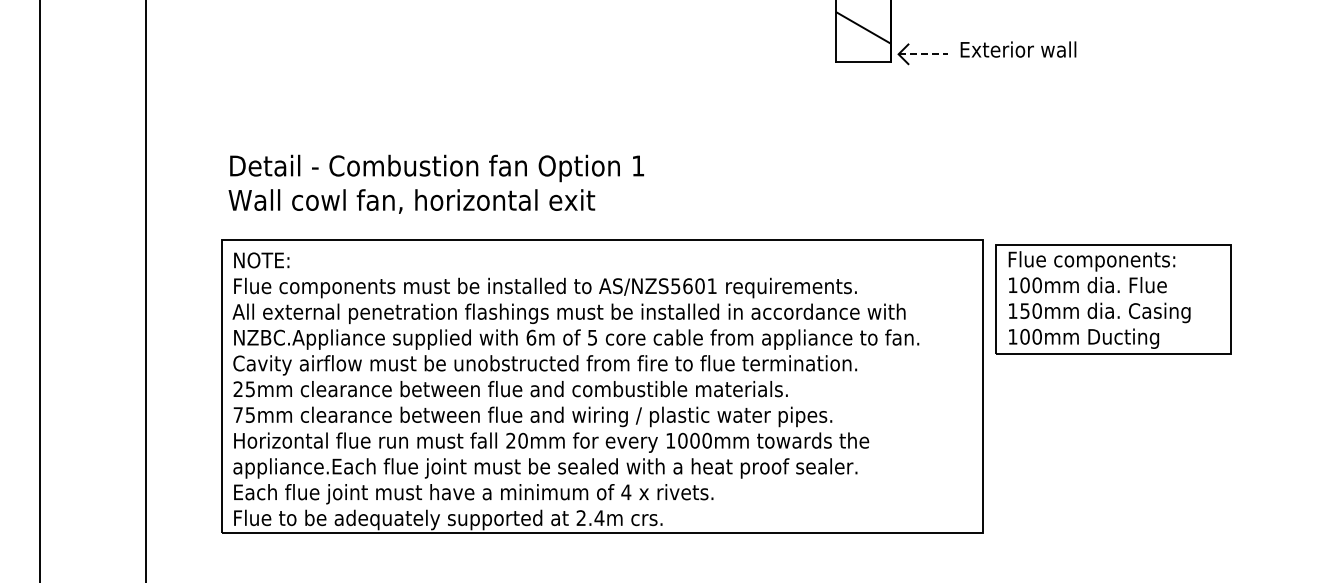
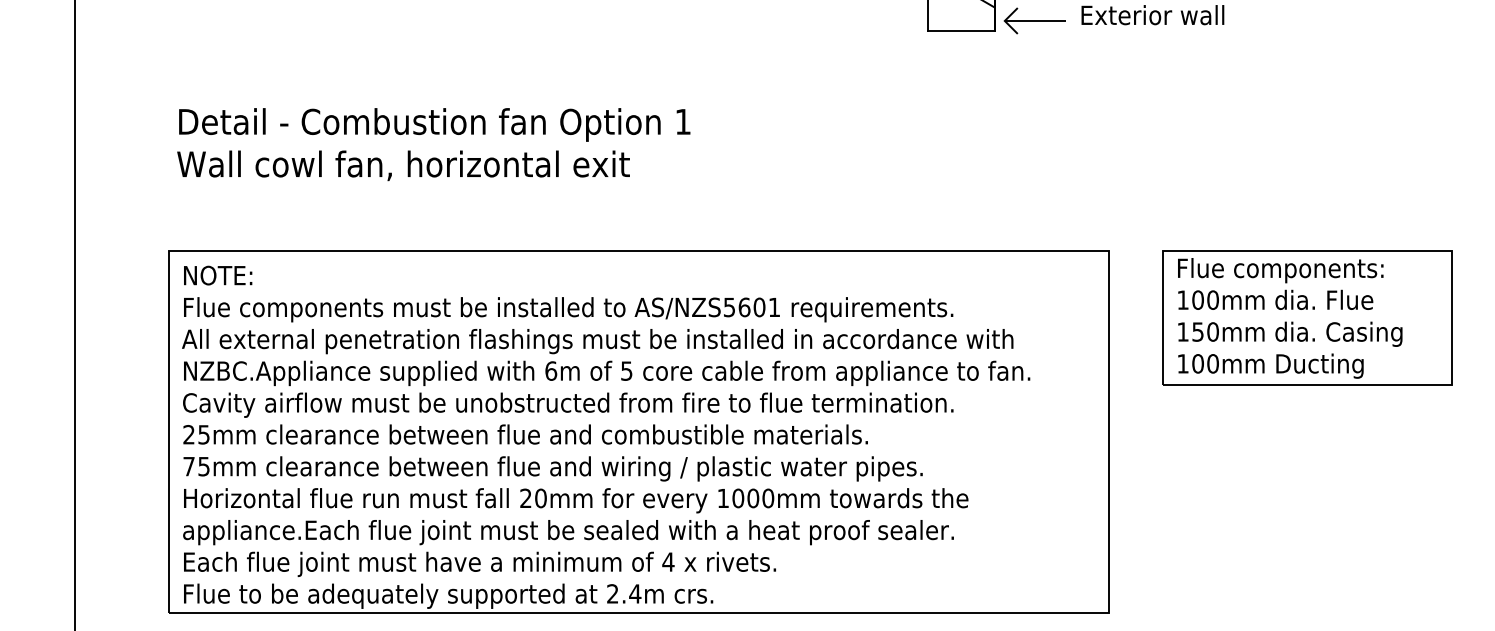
line: (923, 54) -> (1035, 21), dashed -> solid
text: (435, 183) -> (432, 143), moved
part: (1113, 299) -> (1307, 317), moved

